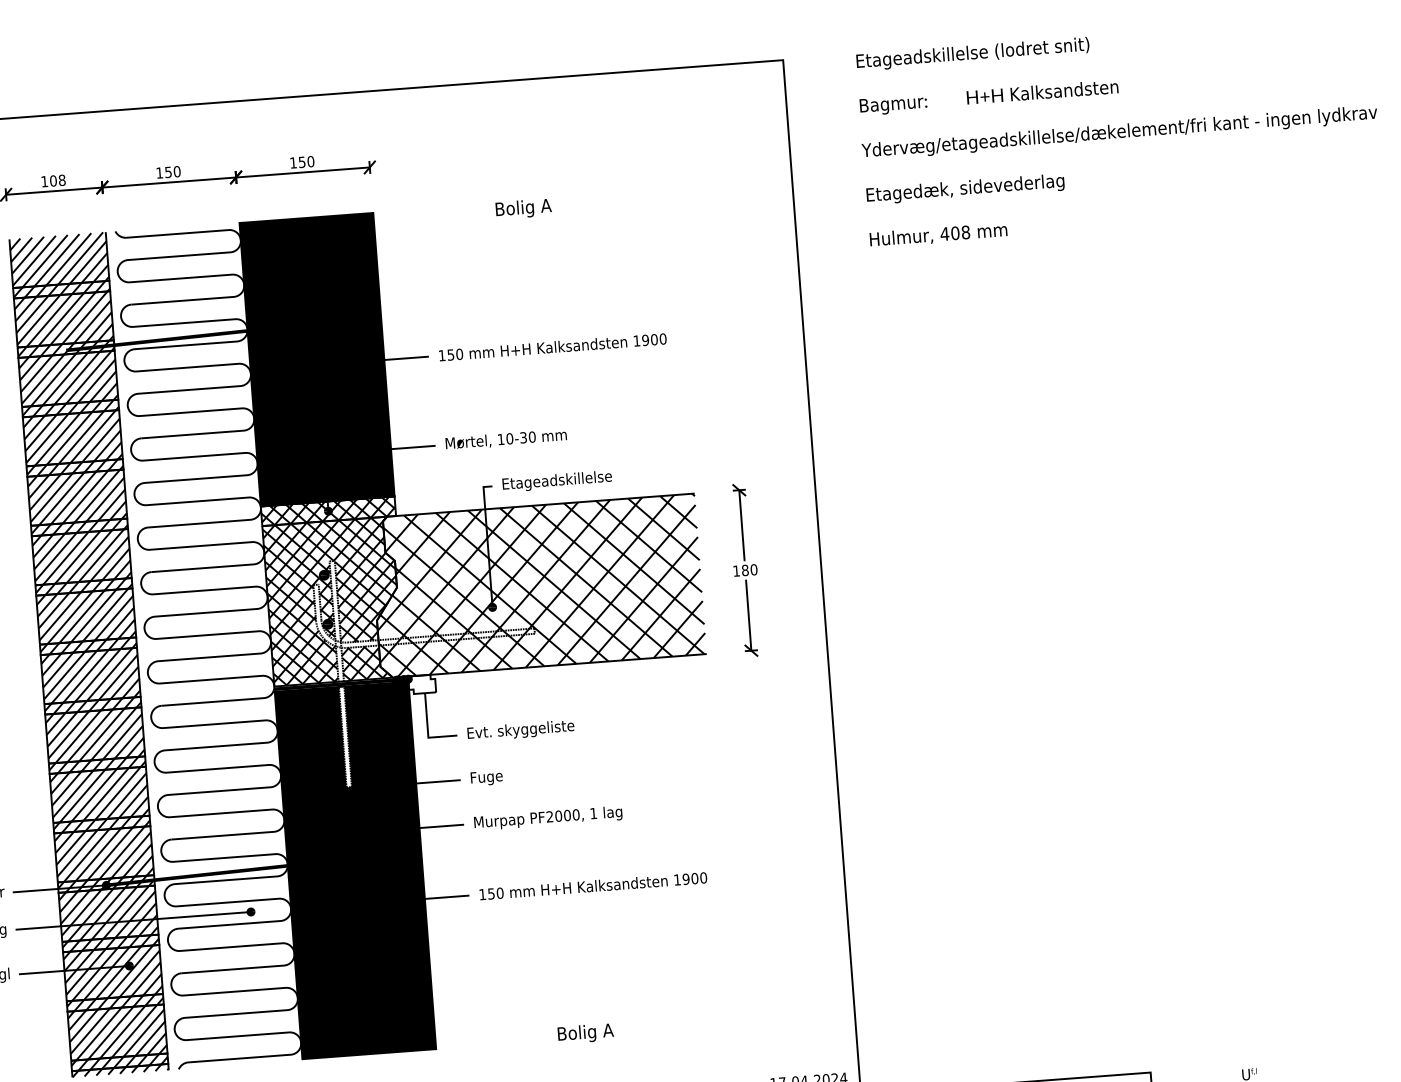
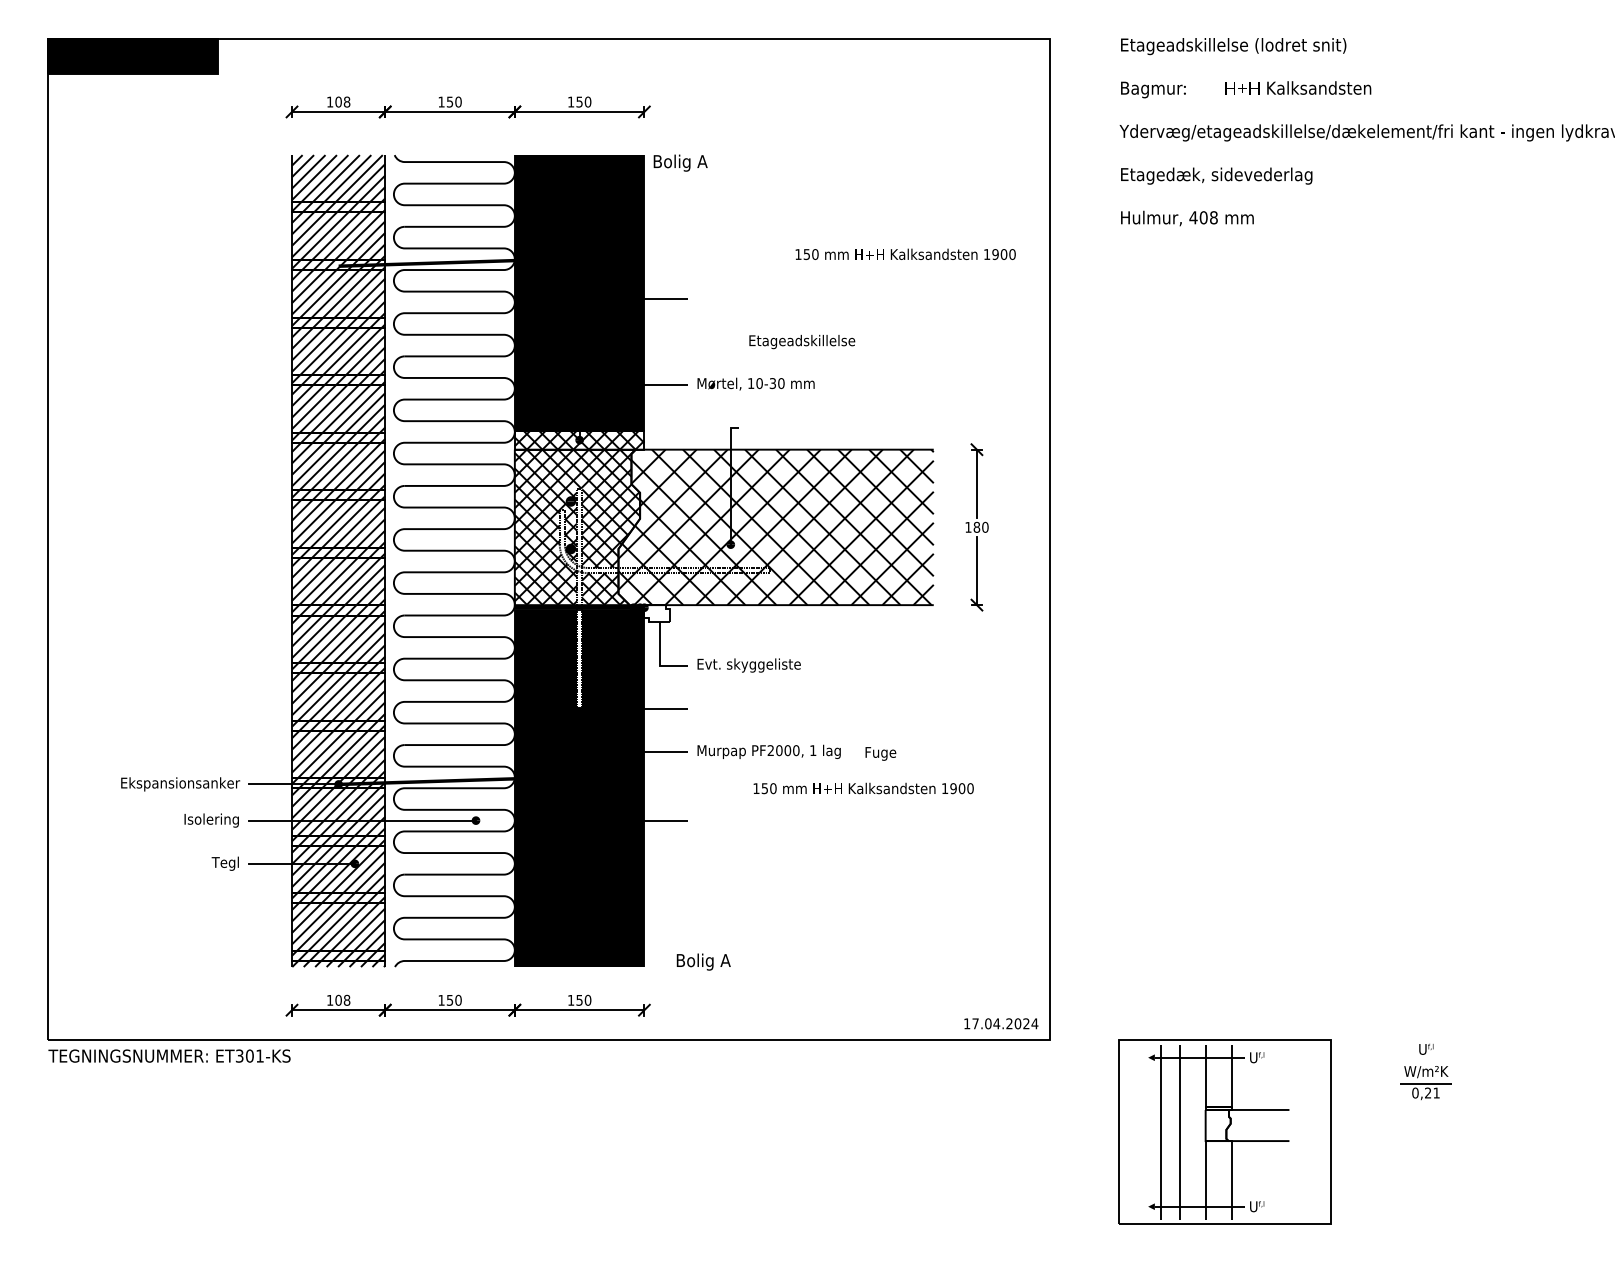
text: (523, 208) -> (680, 162), moved
text: (552, 346) -> (905, 253), moved
text: (557, 480) -> (802, 341), moved
text: (486, 777) -> (880, 753), moved
text: (593, 886) -> (863, 788), moved
text: (585, 1033) -> (703, 961), moved

